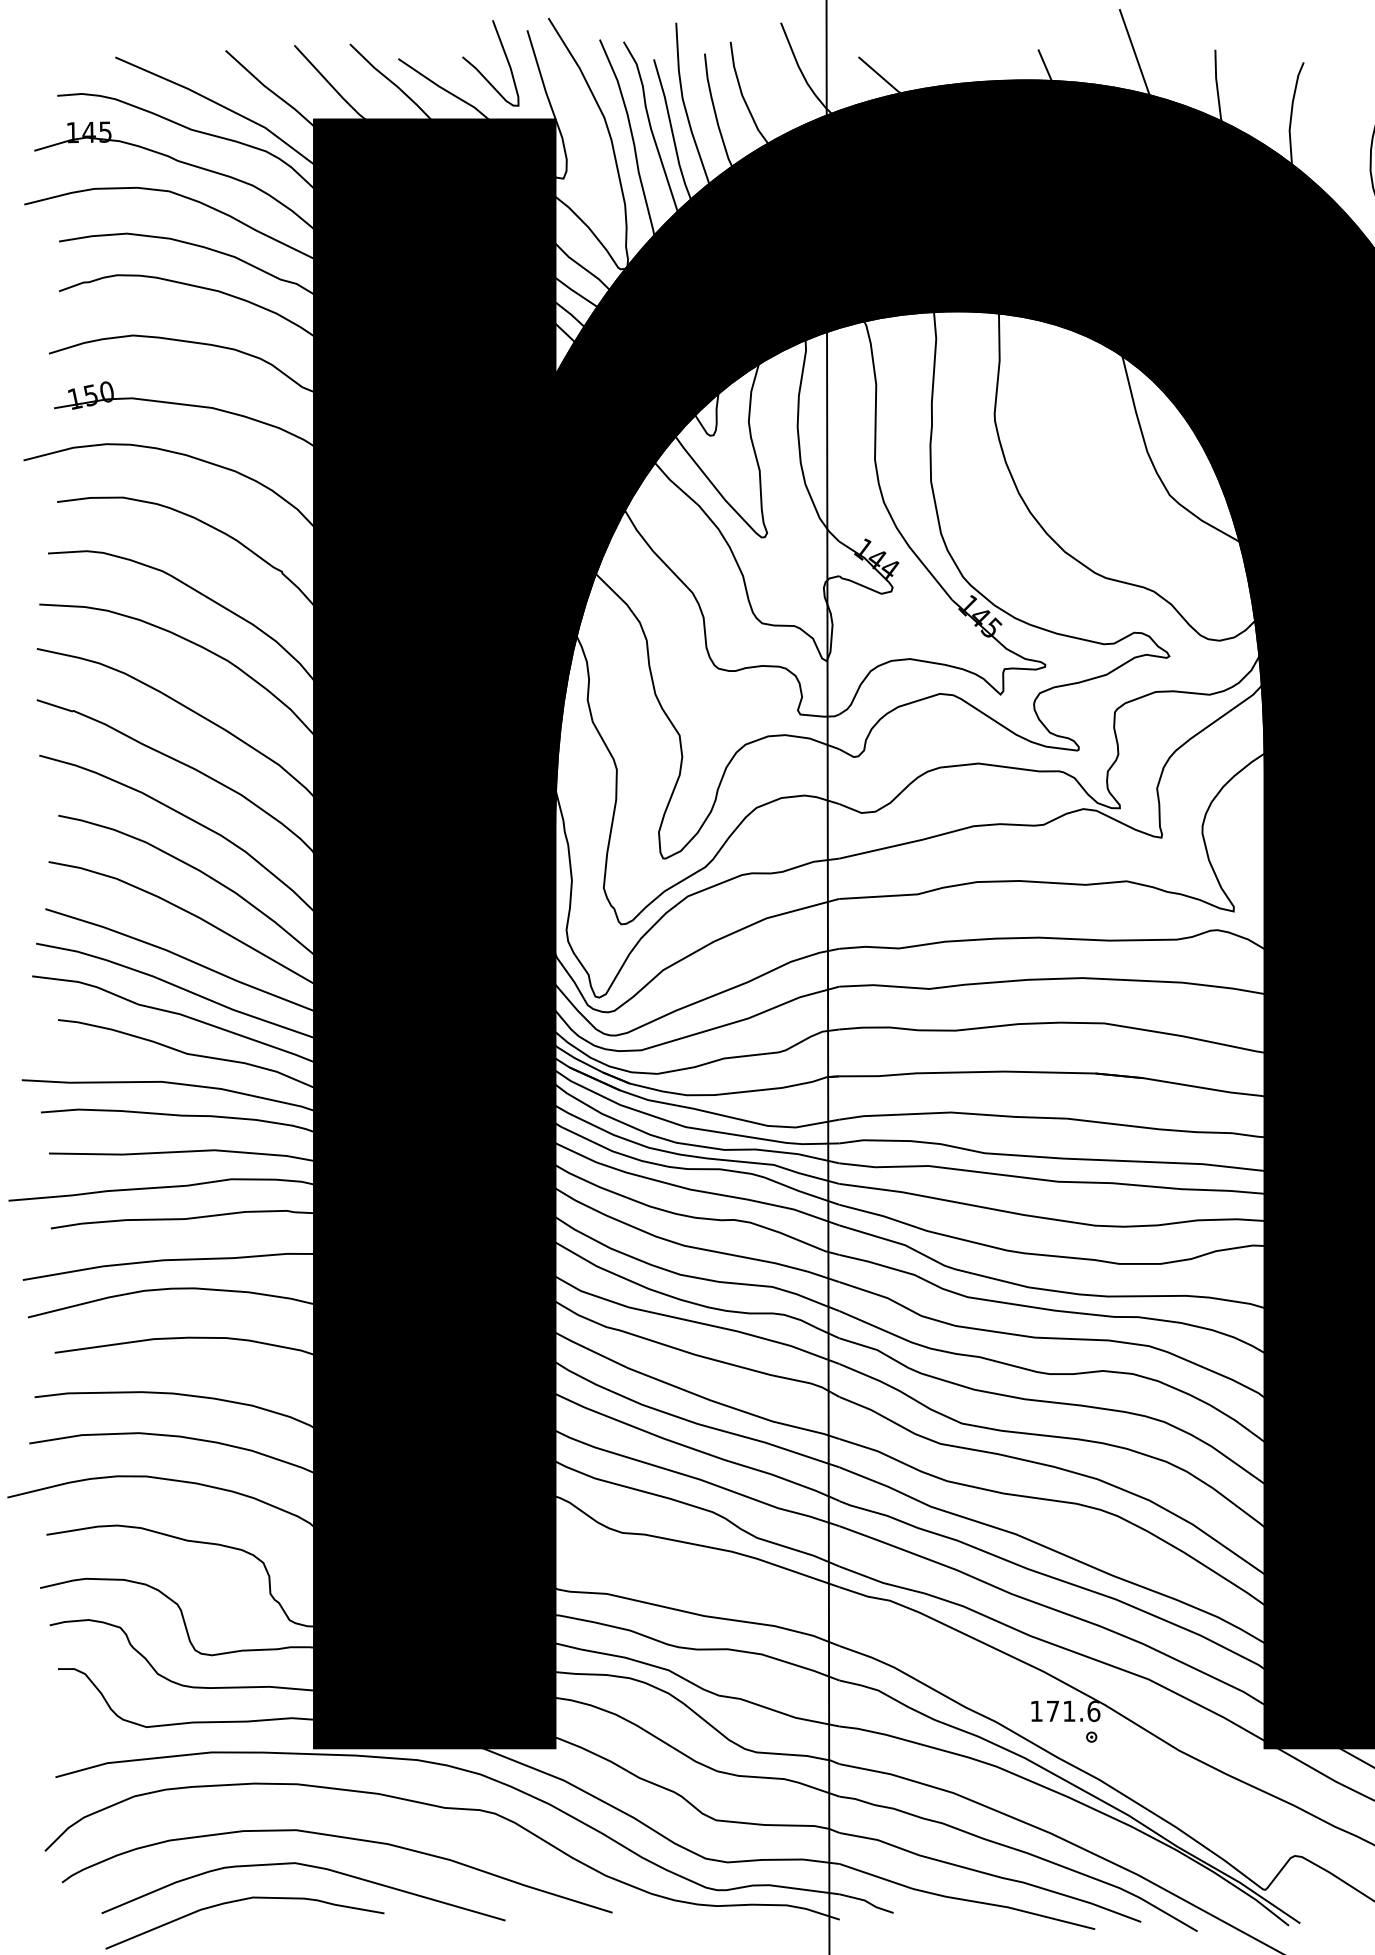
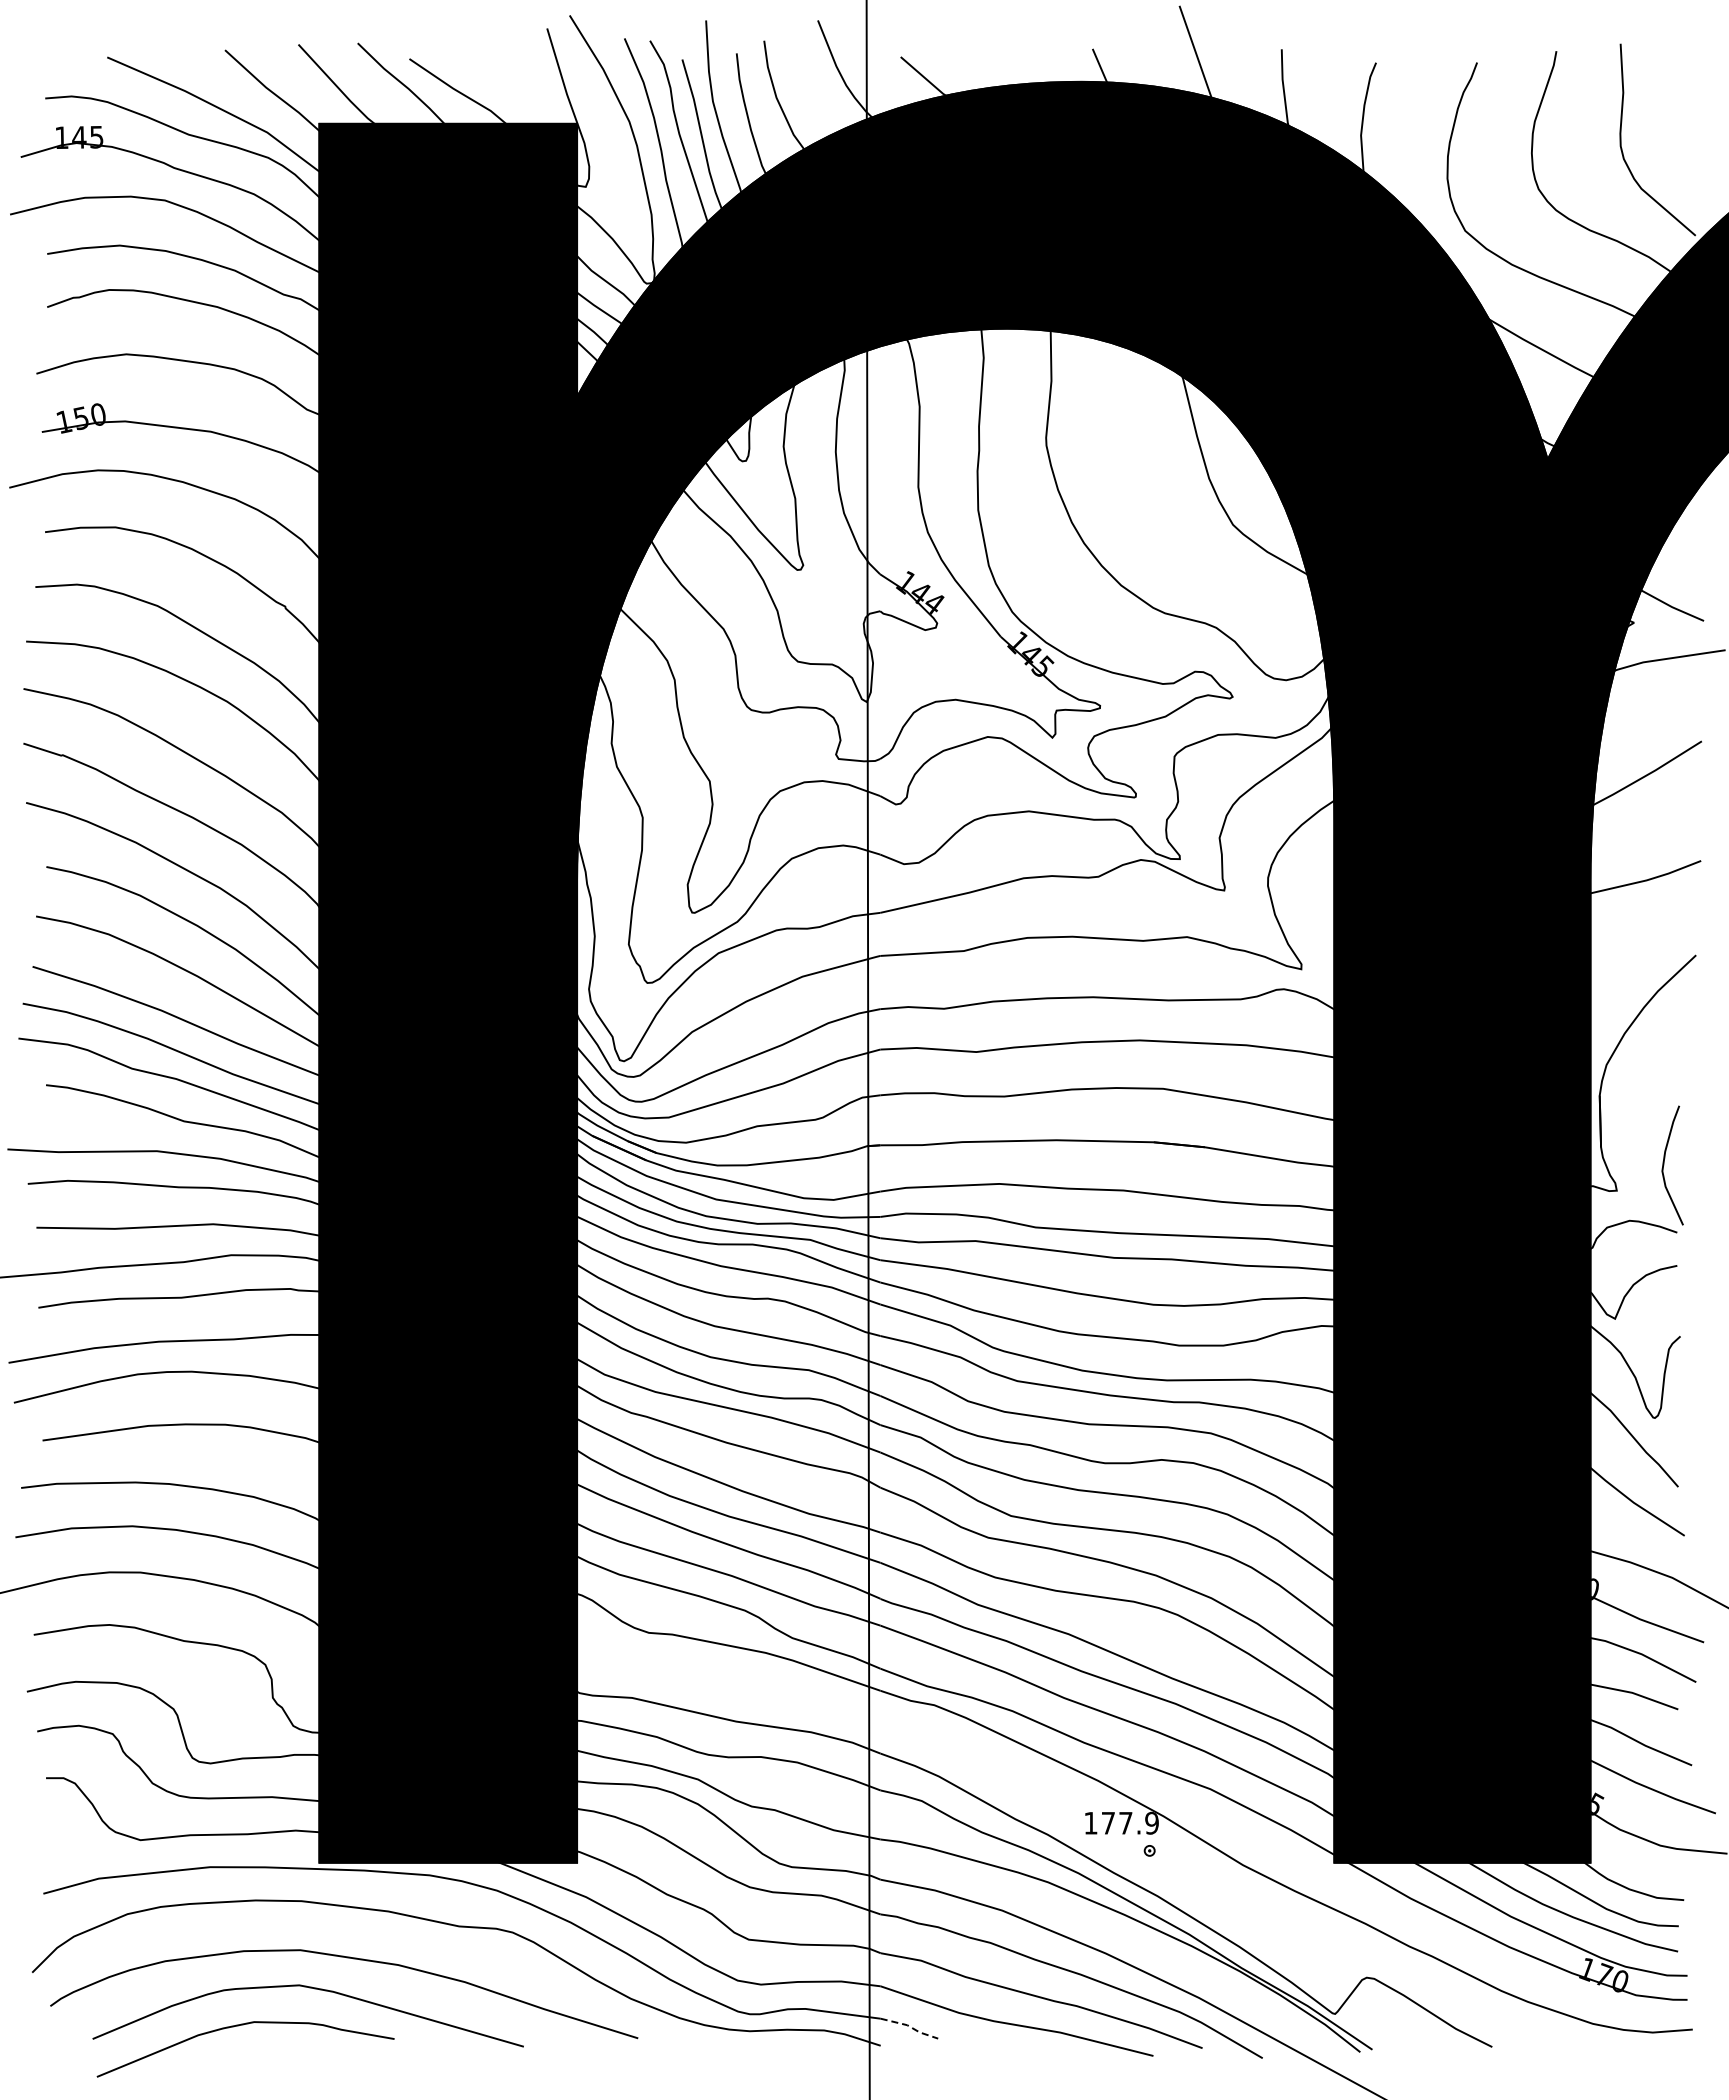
curve: (480, 72) -> (497, 73), removed
text: (1082, 1710) -> (1139, 1822), 171.6 -> 177.9
line: (867, 1902) -> (910, 2027), solid -> dashed

